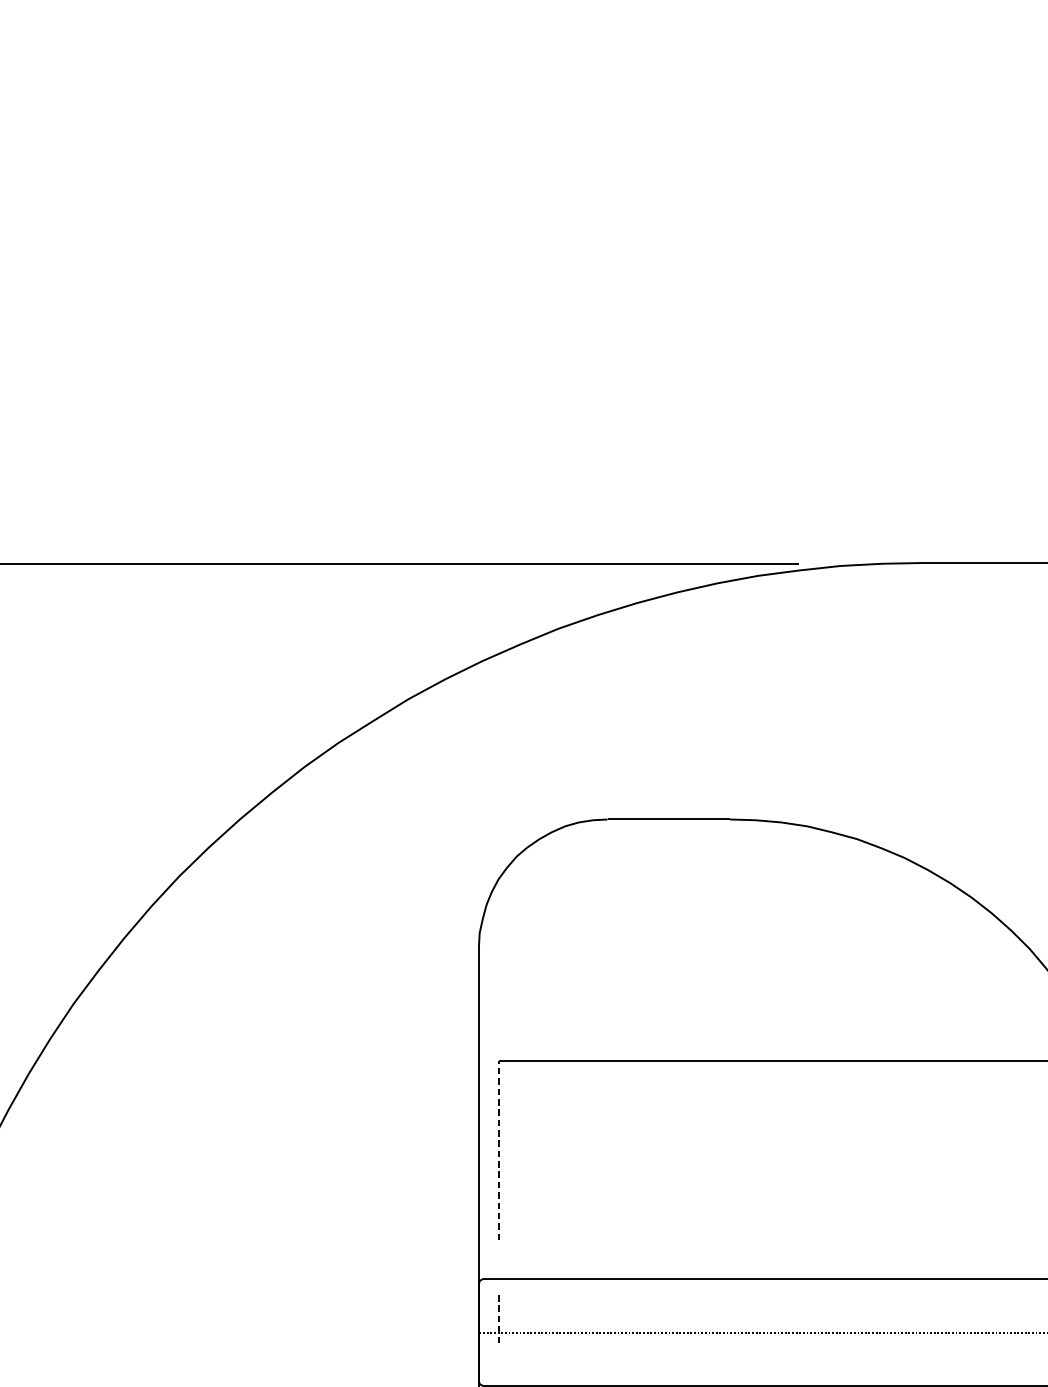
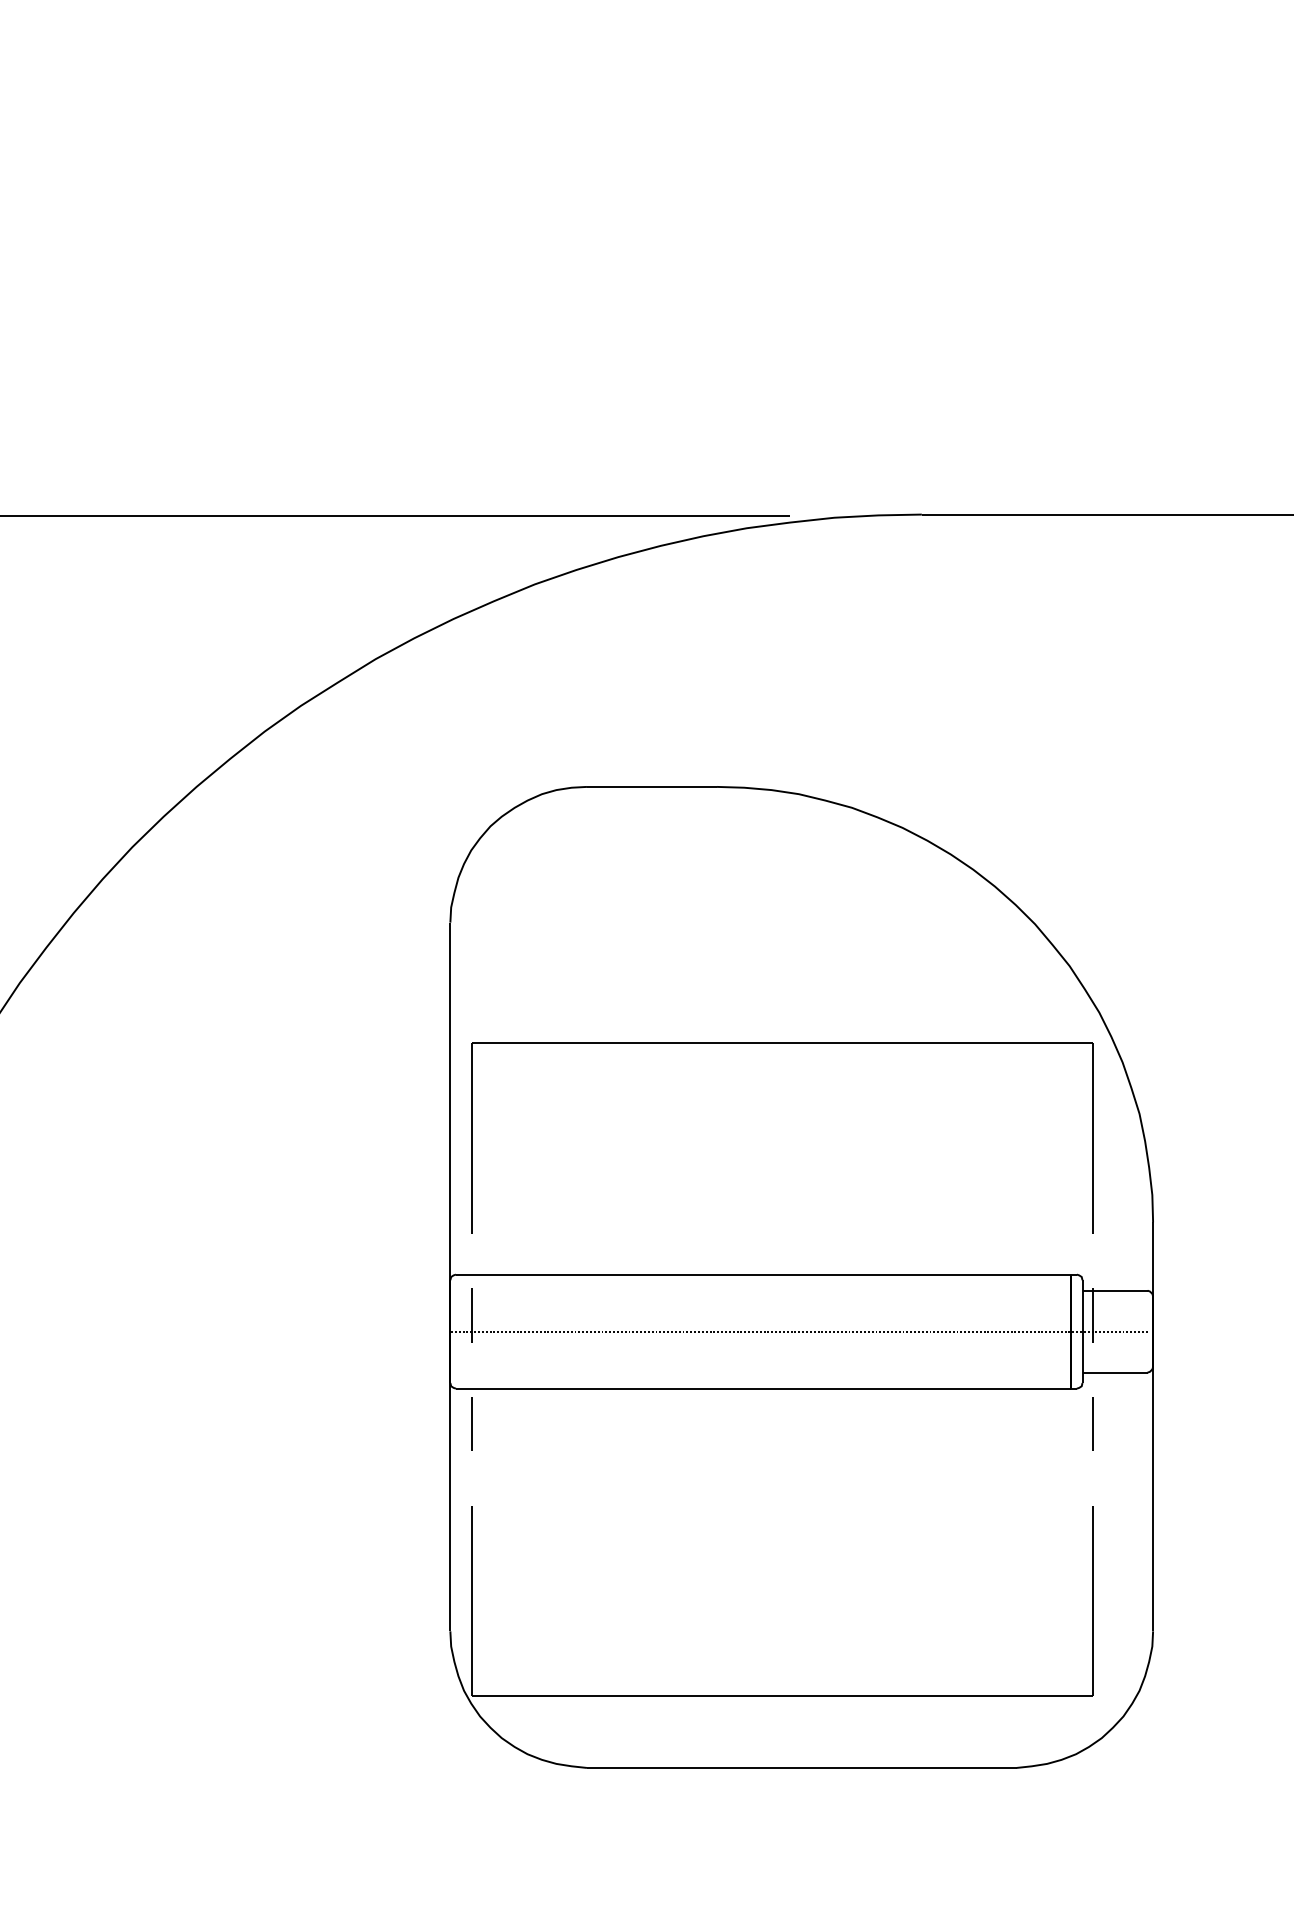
line: (499, 1149) -> (472, 1137), dashed -> solid
line: (499, 1317) -> (472, 1315), dashed -> solid

